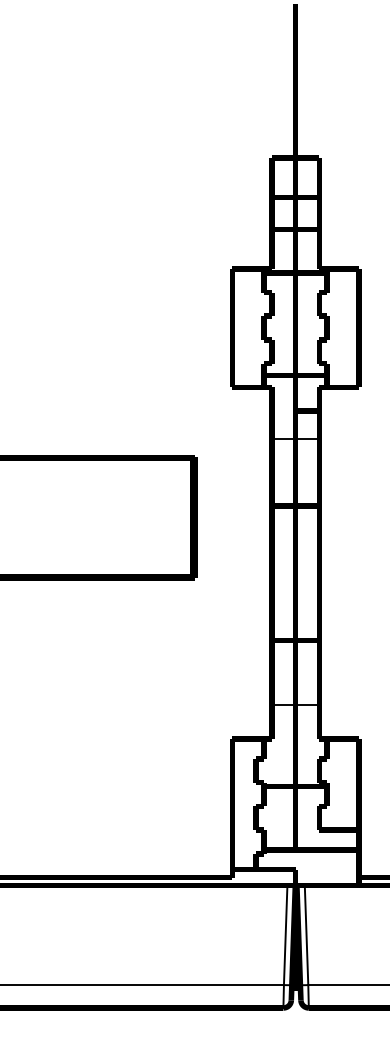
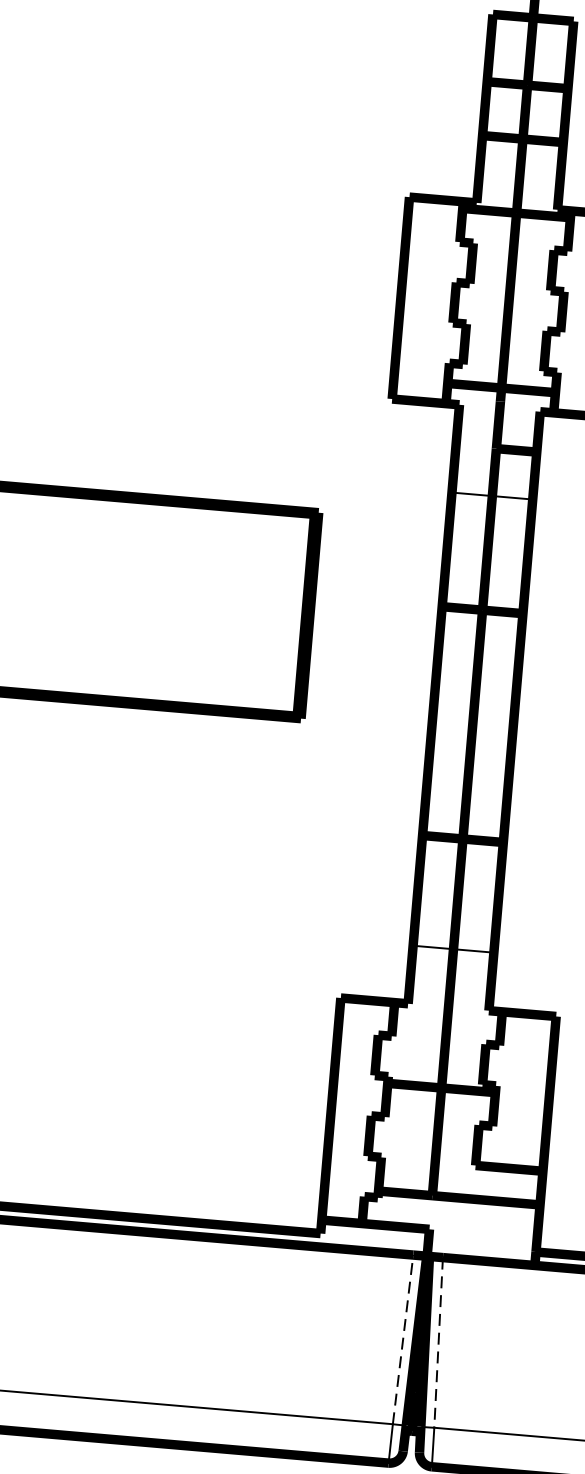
line: (285, 935) -> (402, 1340), solid -> dashed
line: (306, 935) -> (438, 1343), solid -> dashed

